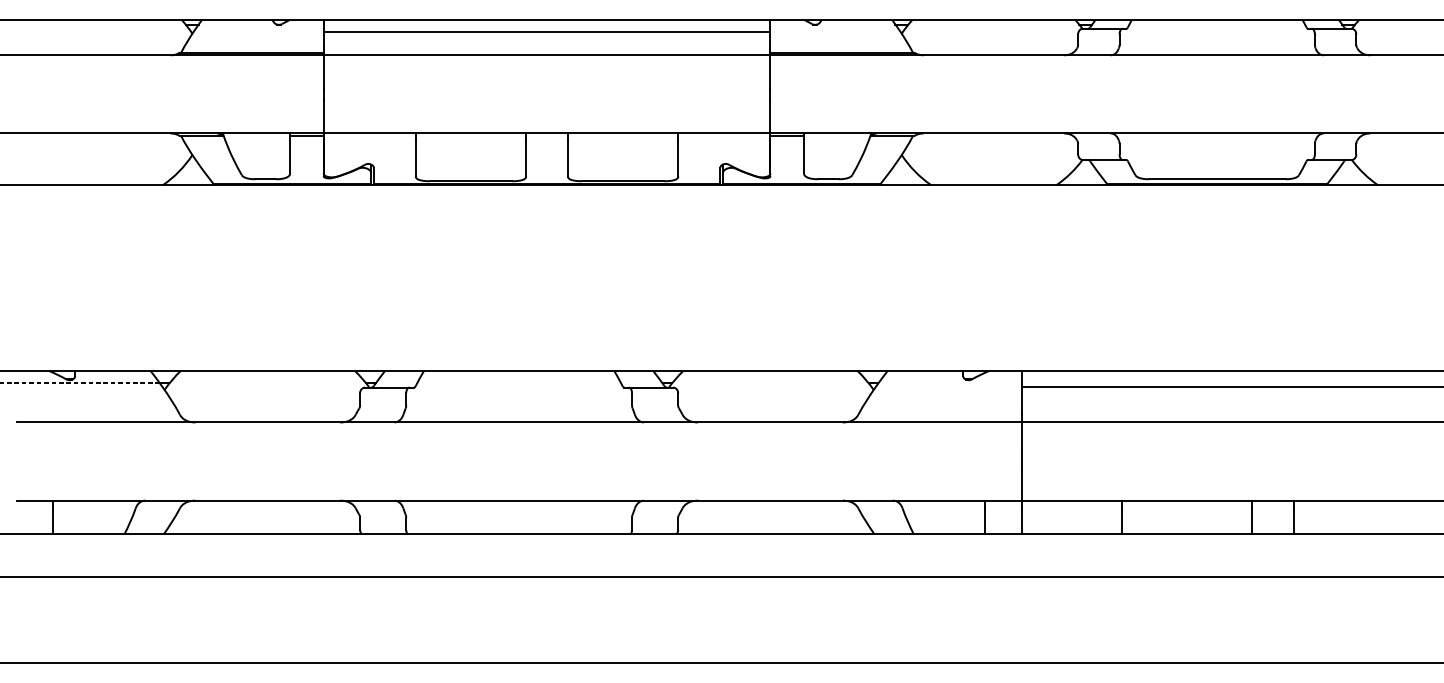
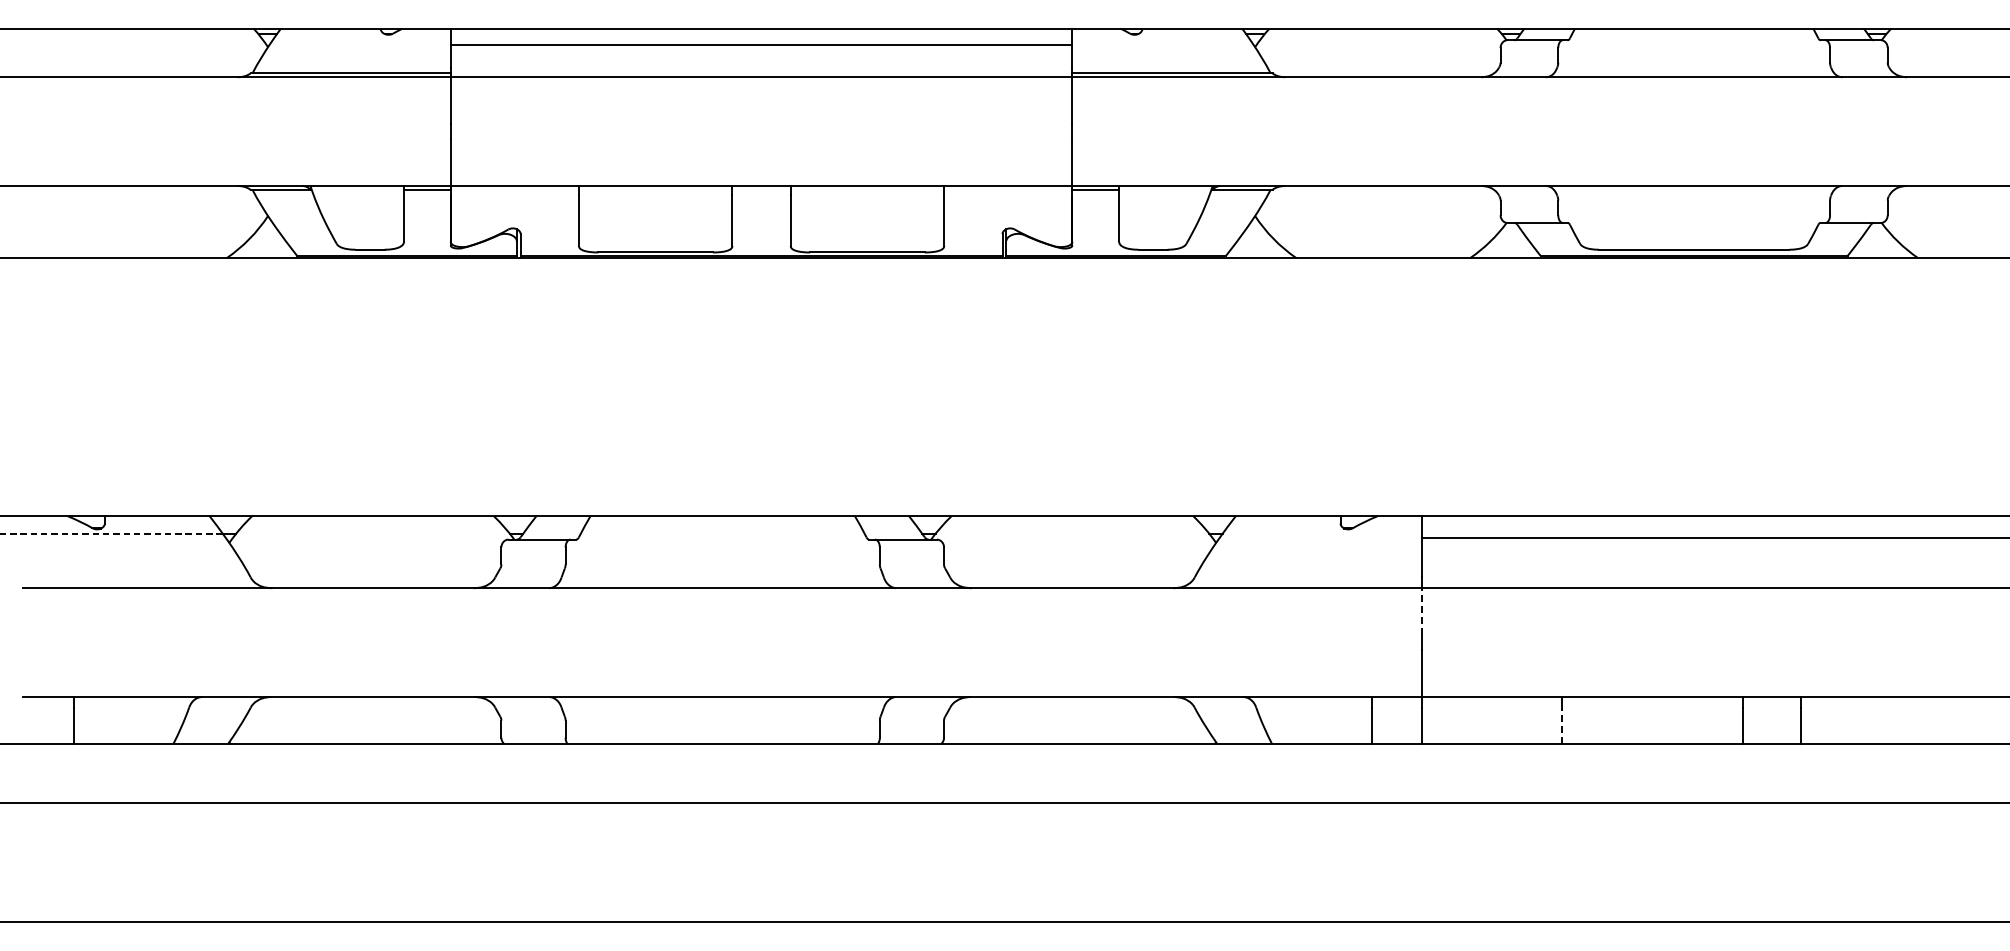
line: (1022, 439) -> (1422, 611), solid -> dashed
line: (1122, 521) -> (1562, 725), solid -> dashed

